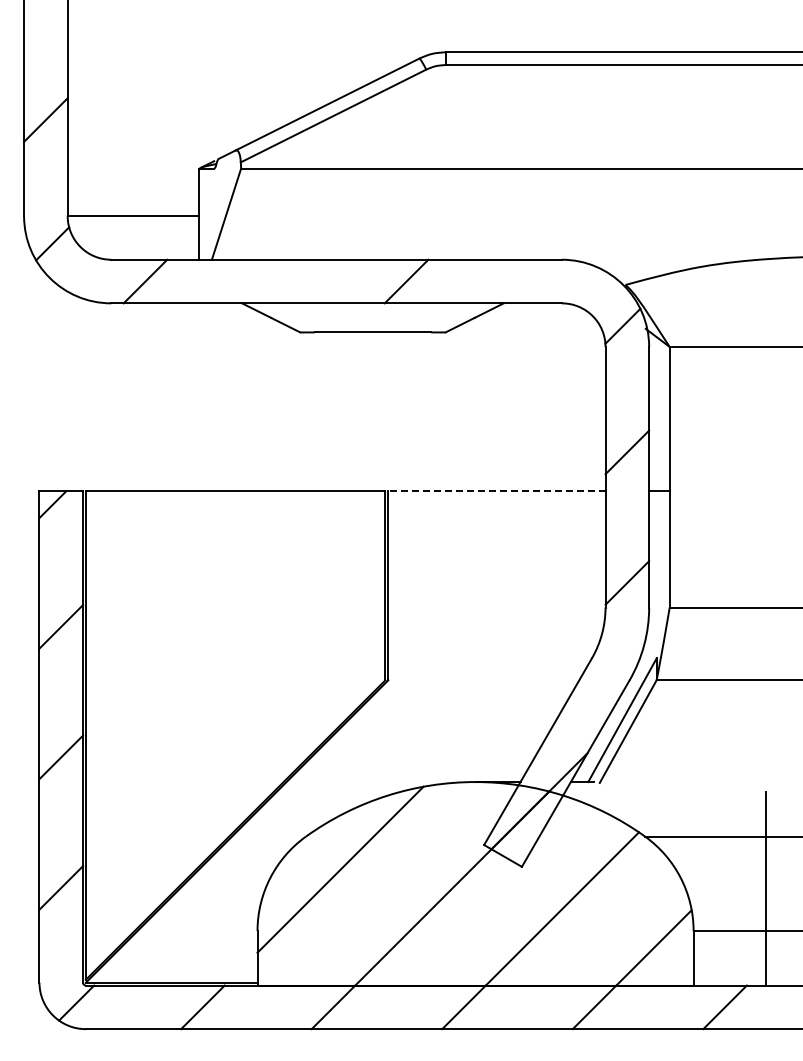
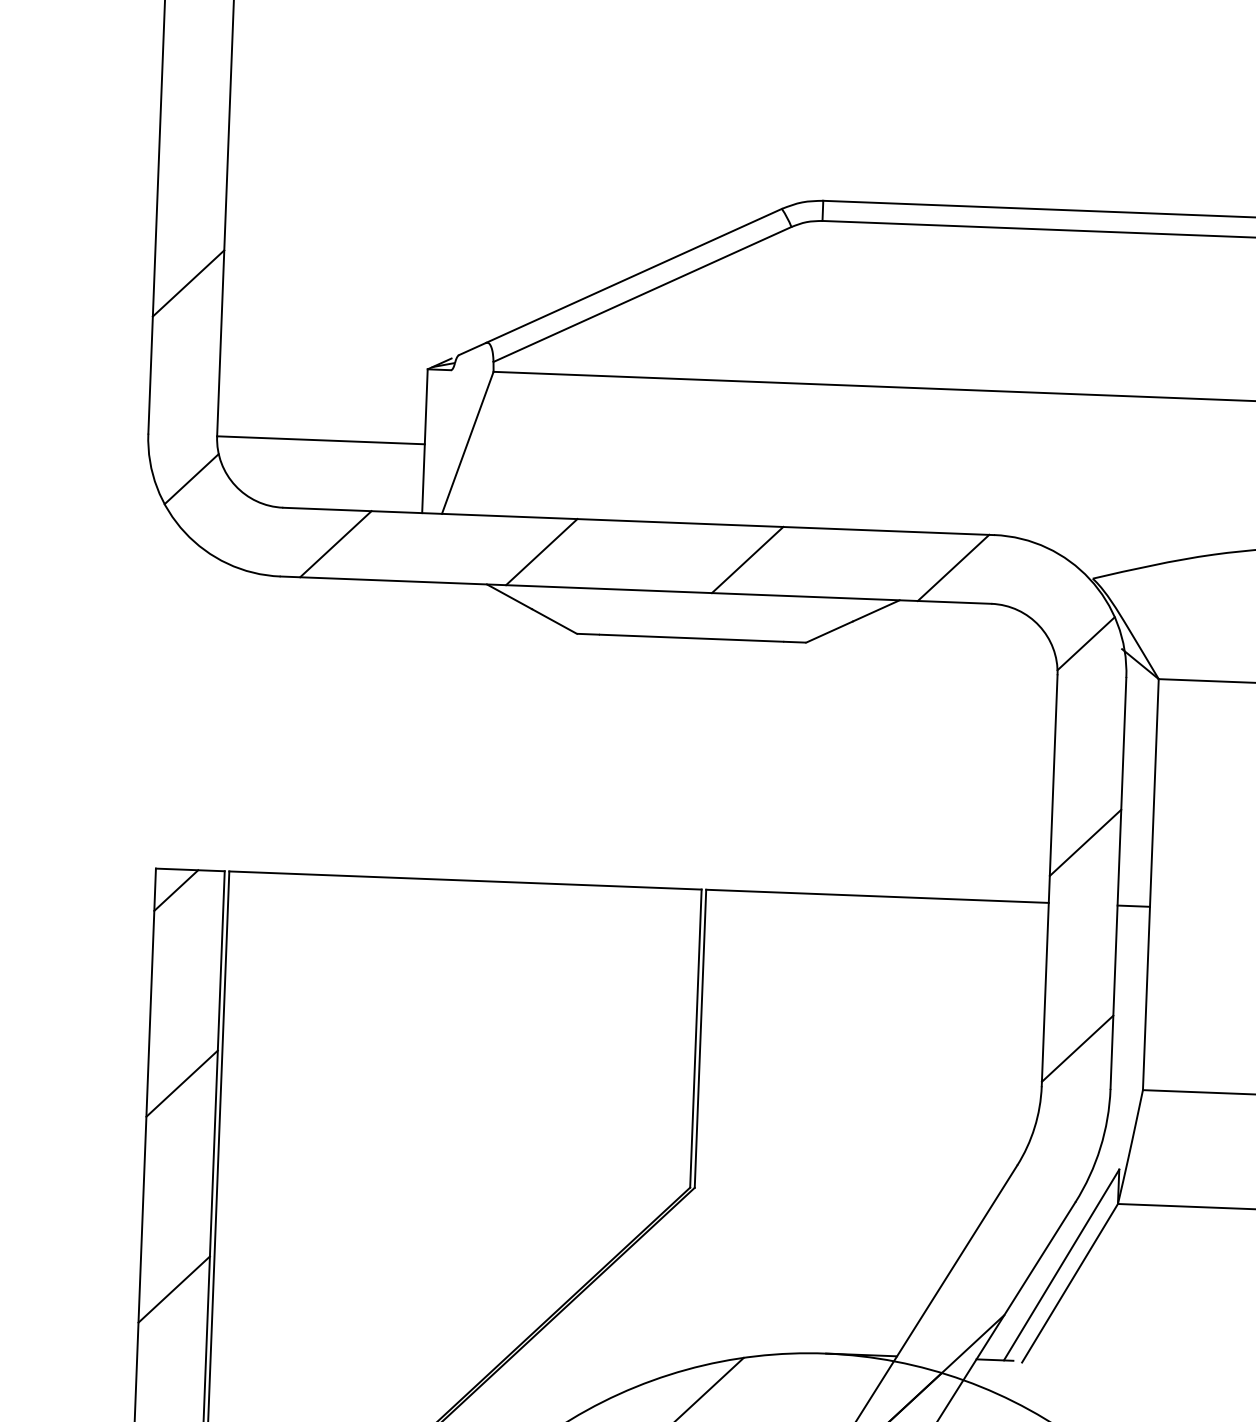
line: (275, 281) -> (540, 551), added
line: (536, 281) -> (952, 567), added
line: (496, 491) -> (876, 896), dashed -> solid

